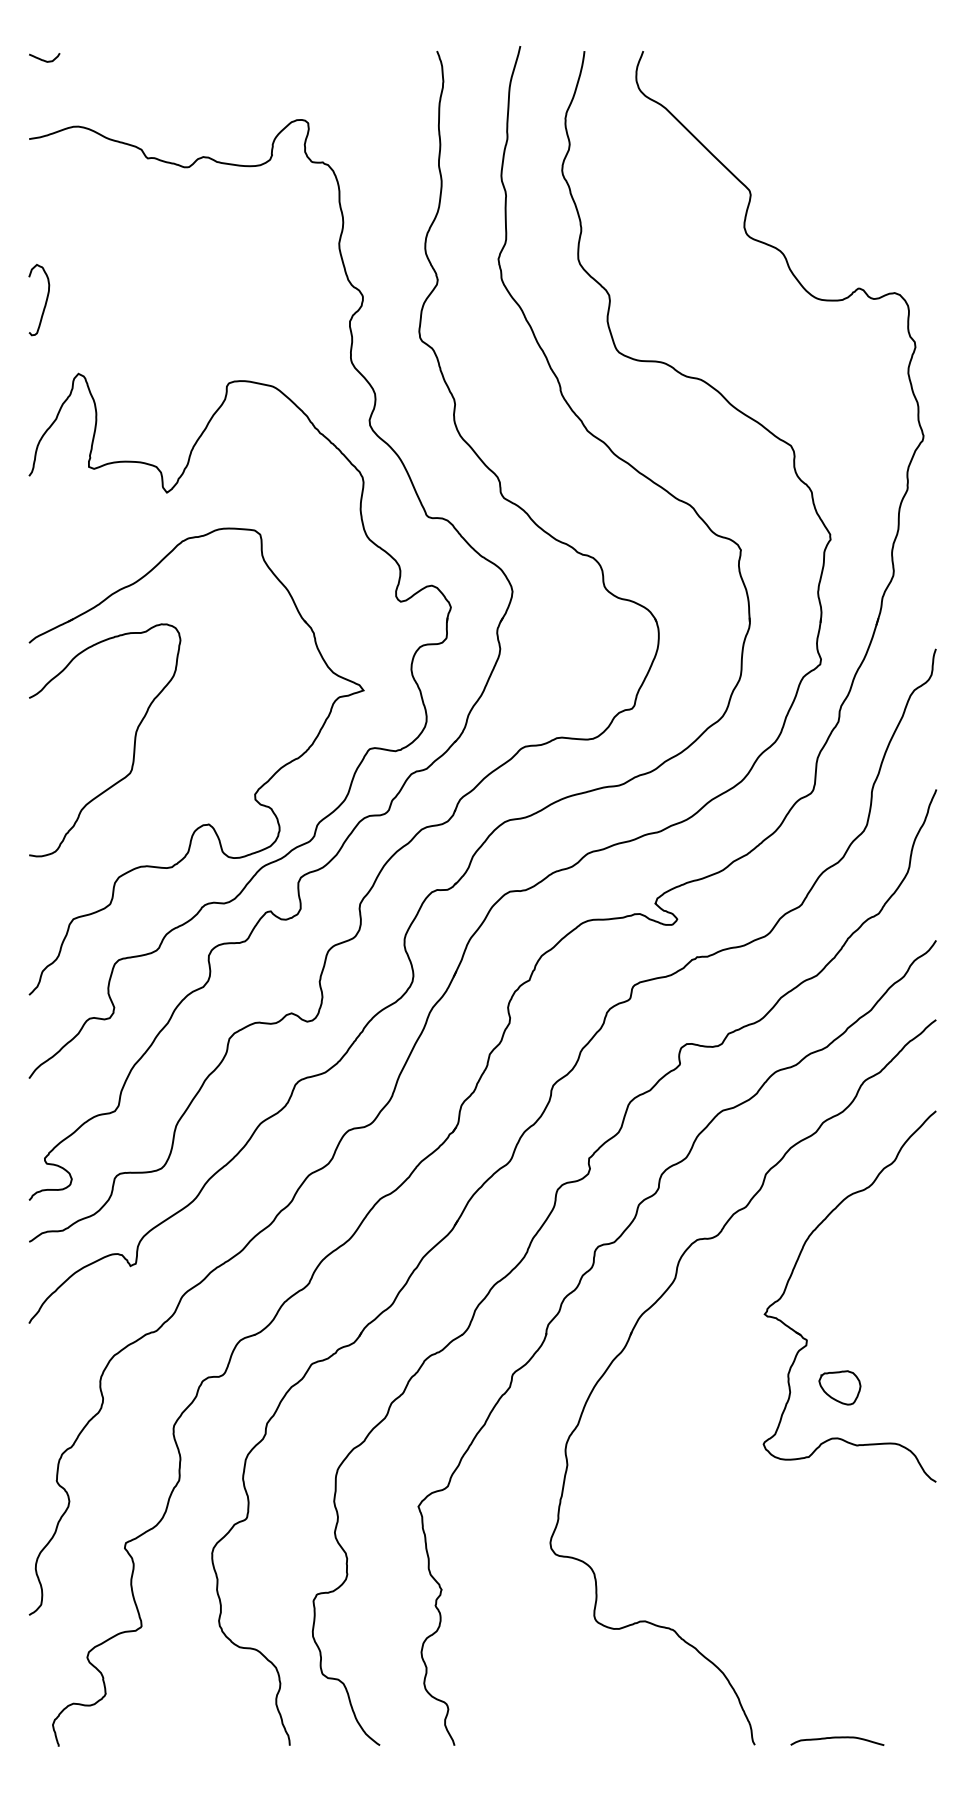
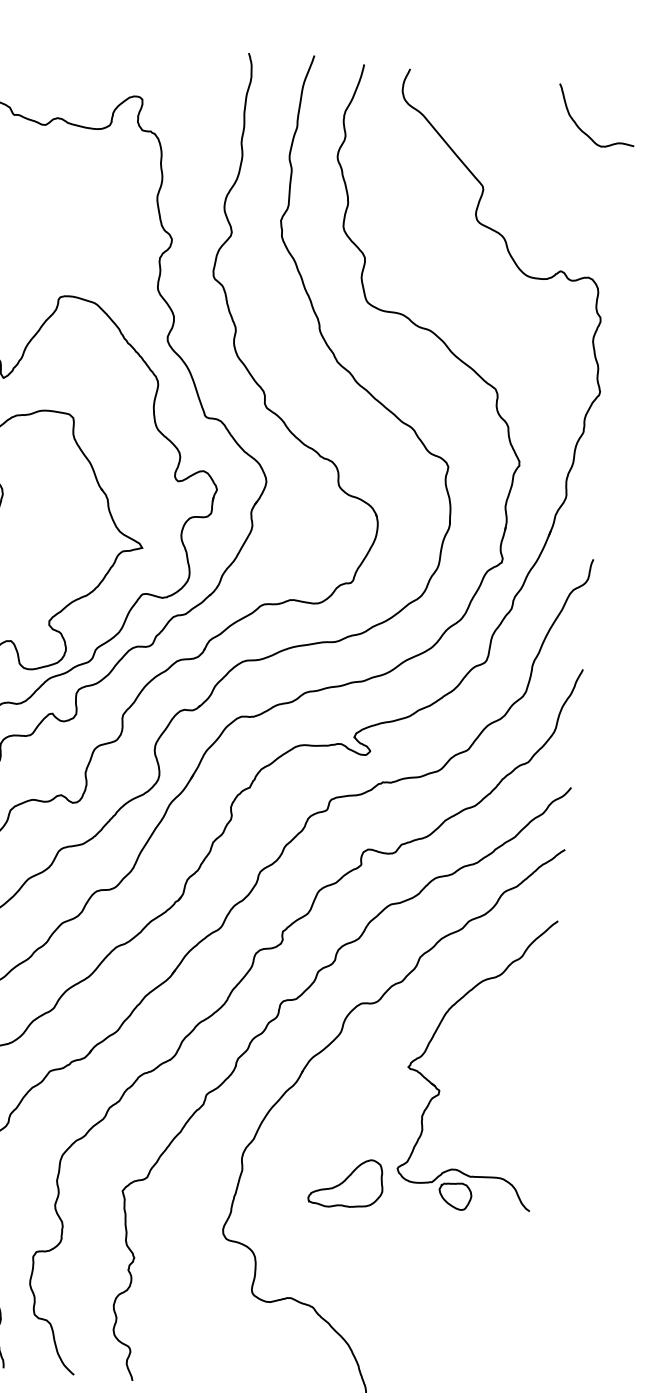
curve: (870, 108) -> (583, 131), added
part: (839, 1387) -> (454, 1195), moved
part: (700, 1468) -> (346, 1182), added

